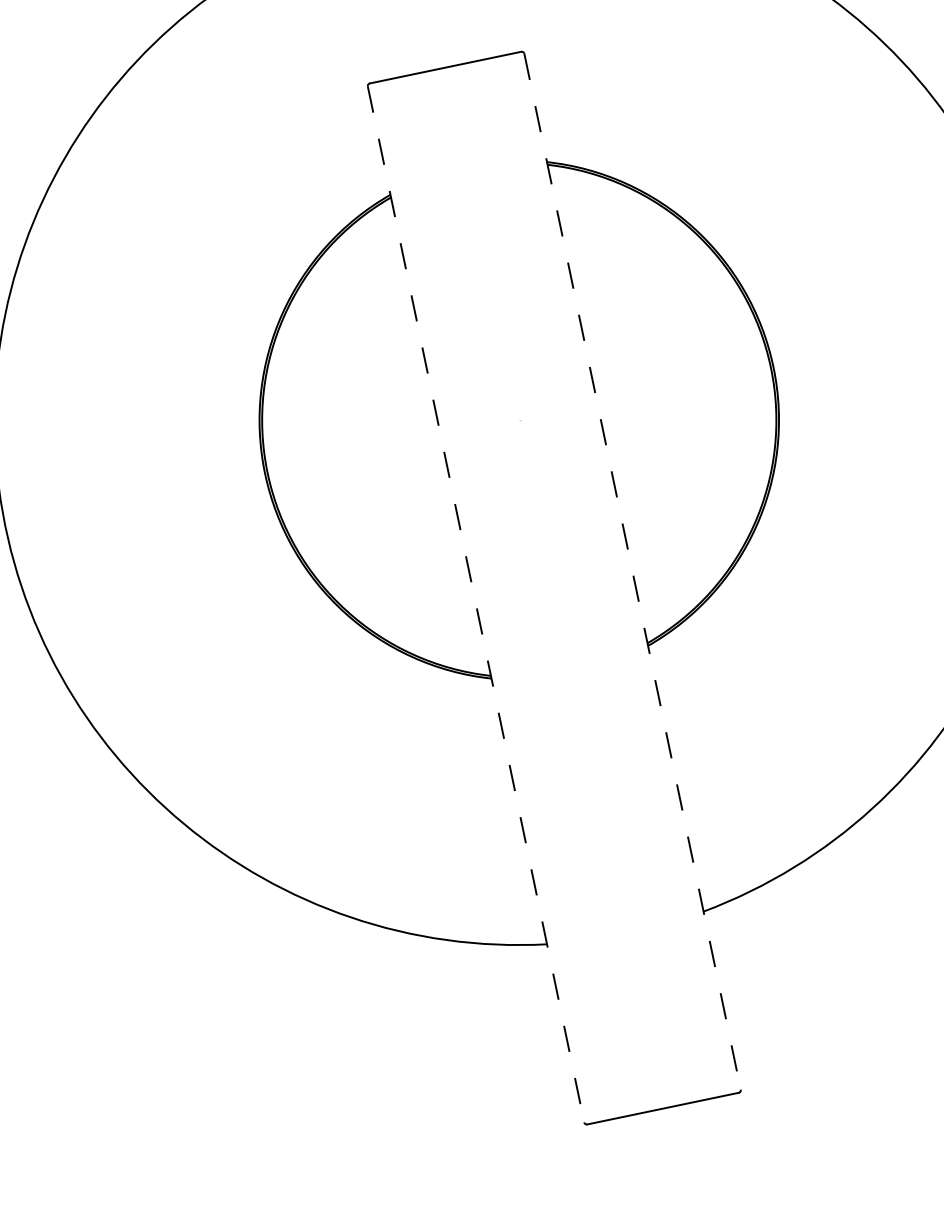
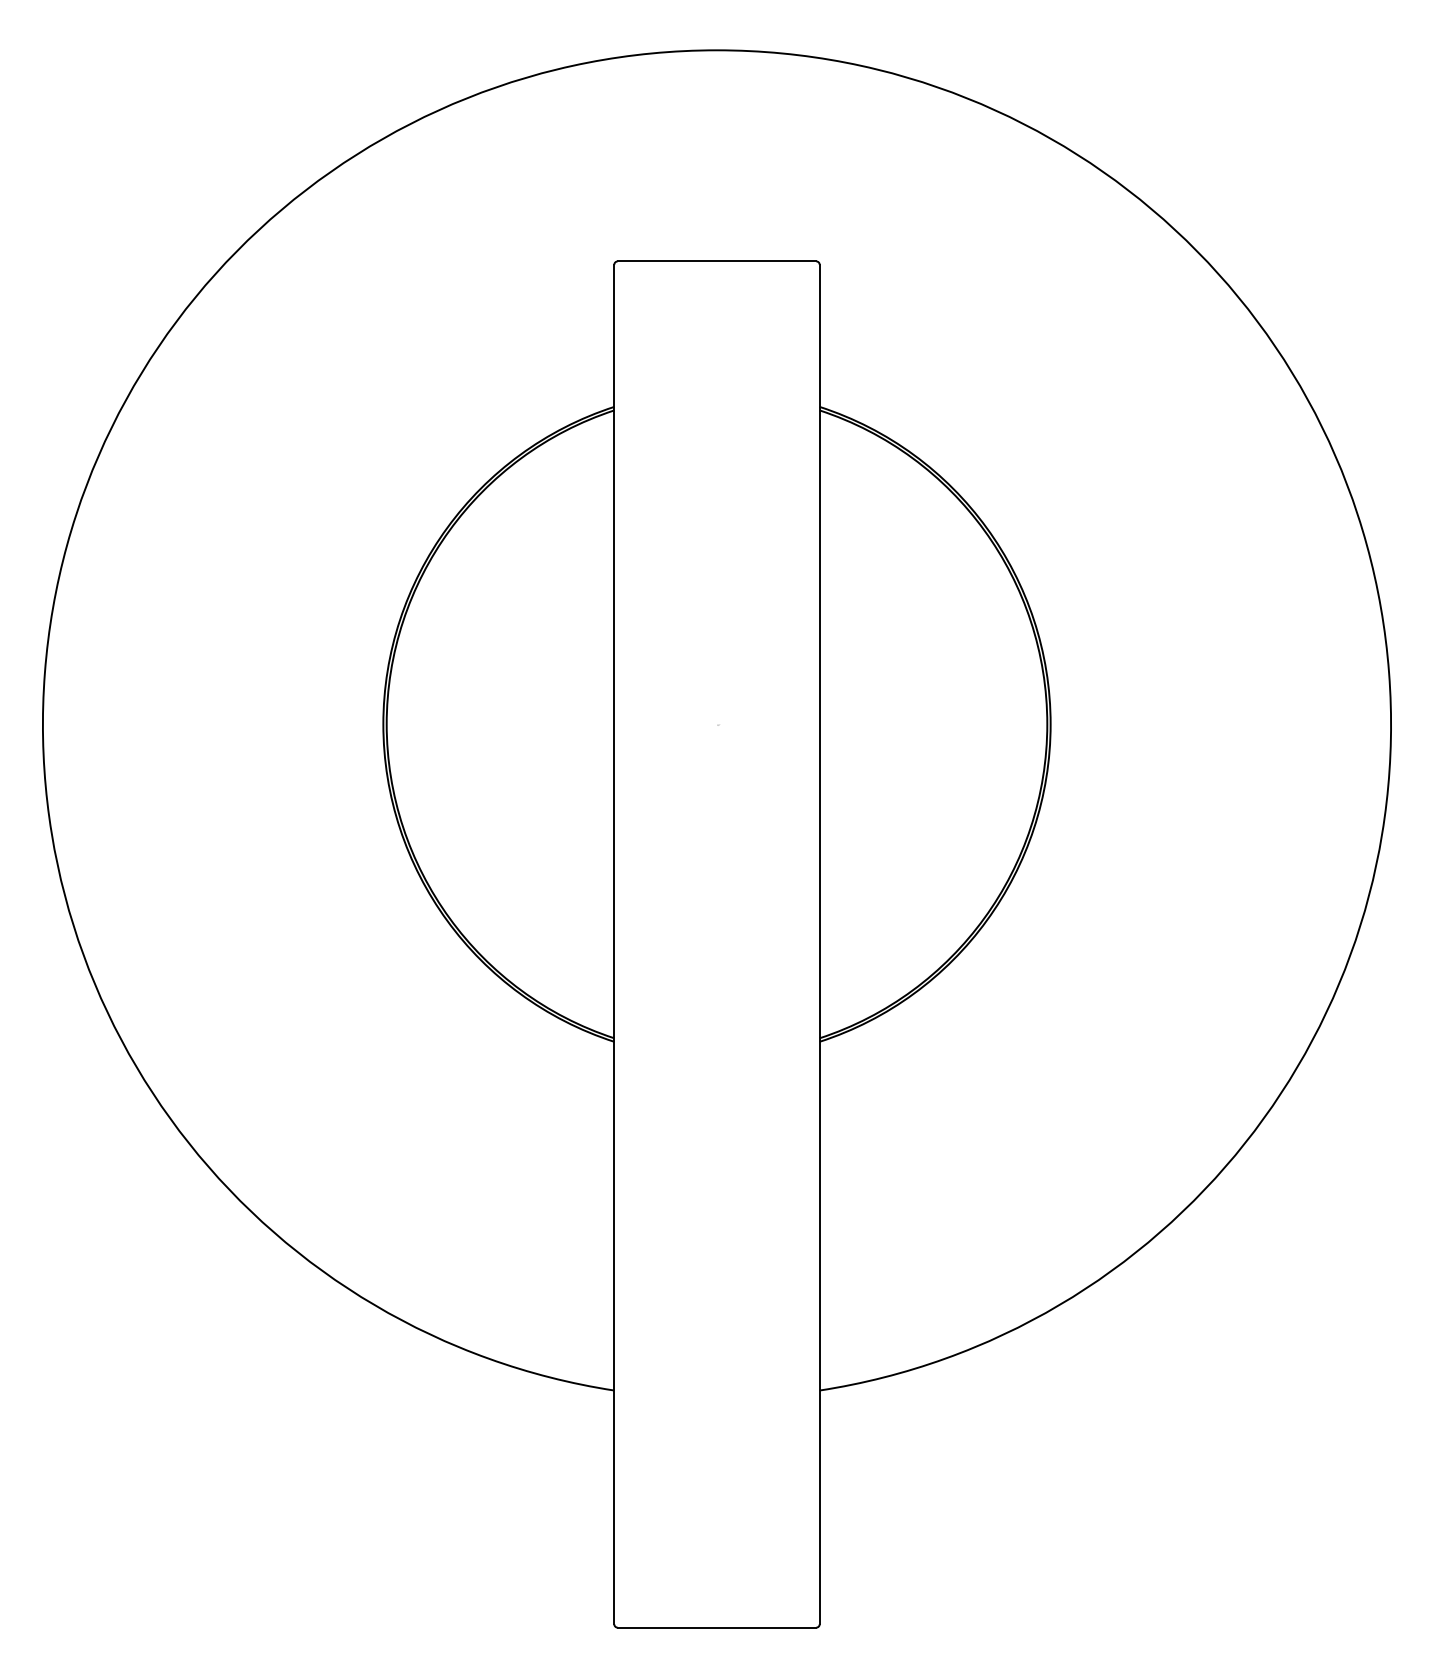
line: (632, 571) -> (819, 944), dashed -> solid
line: (476, 604) -> (614, 944), dashed -> solid

